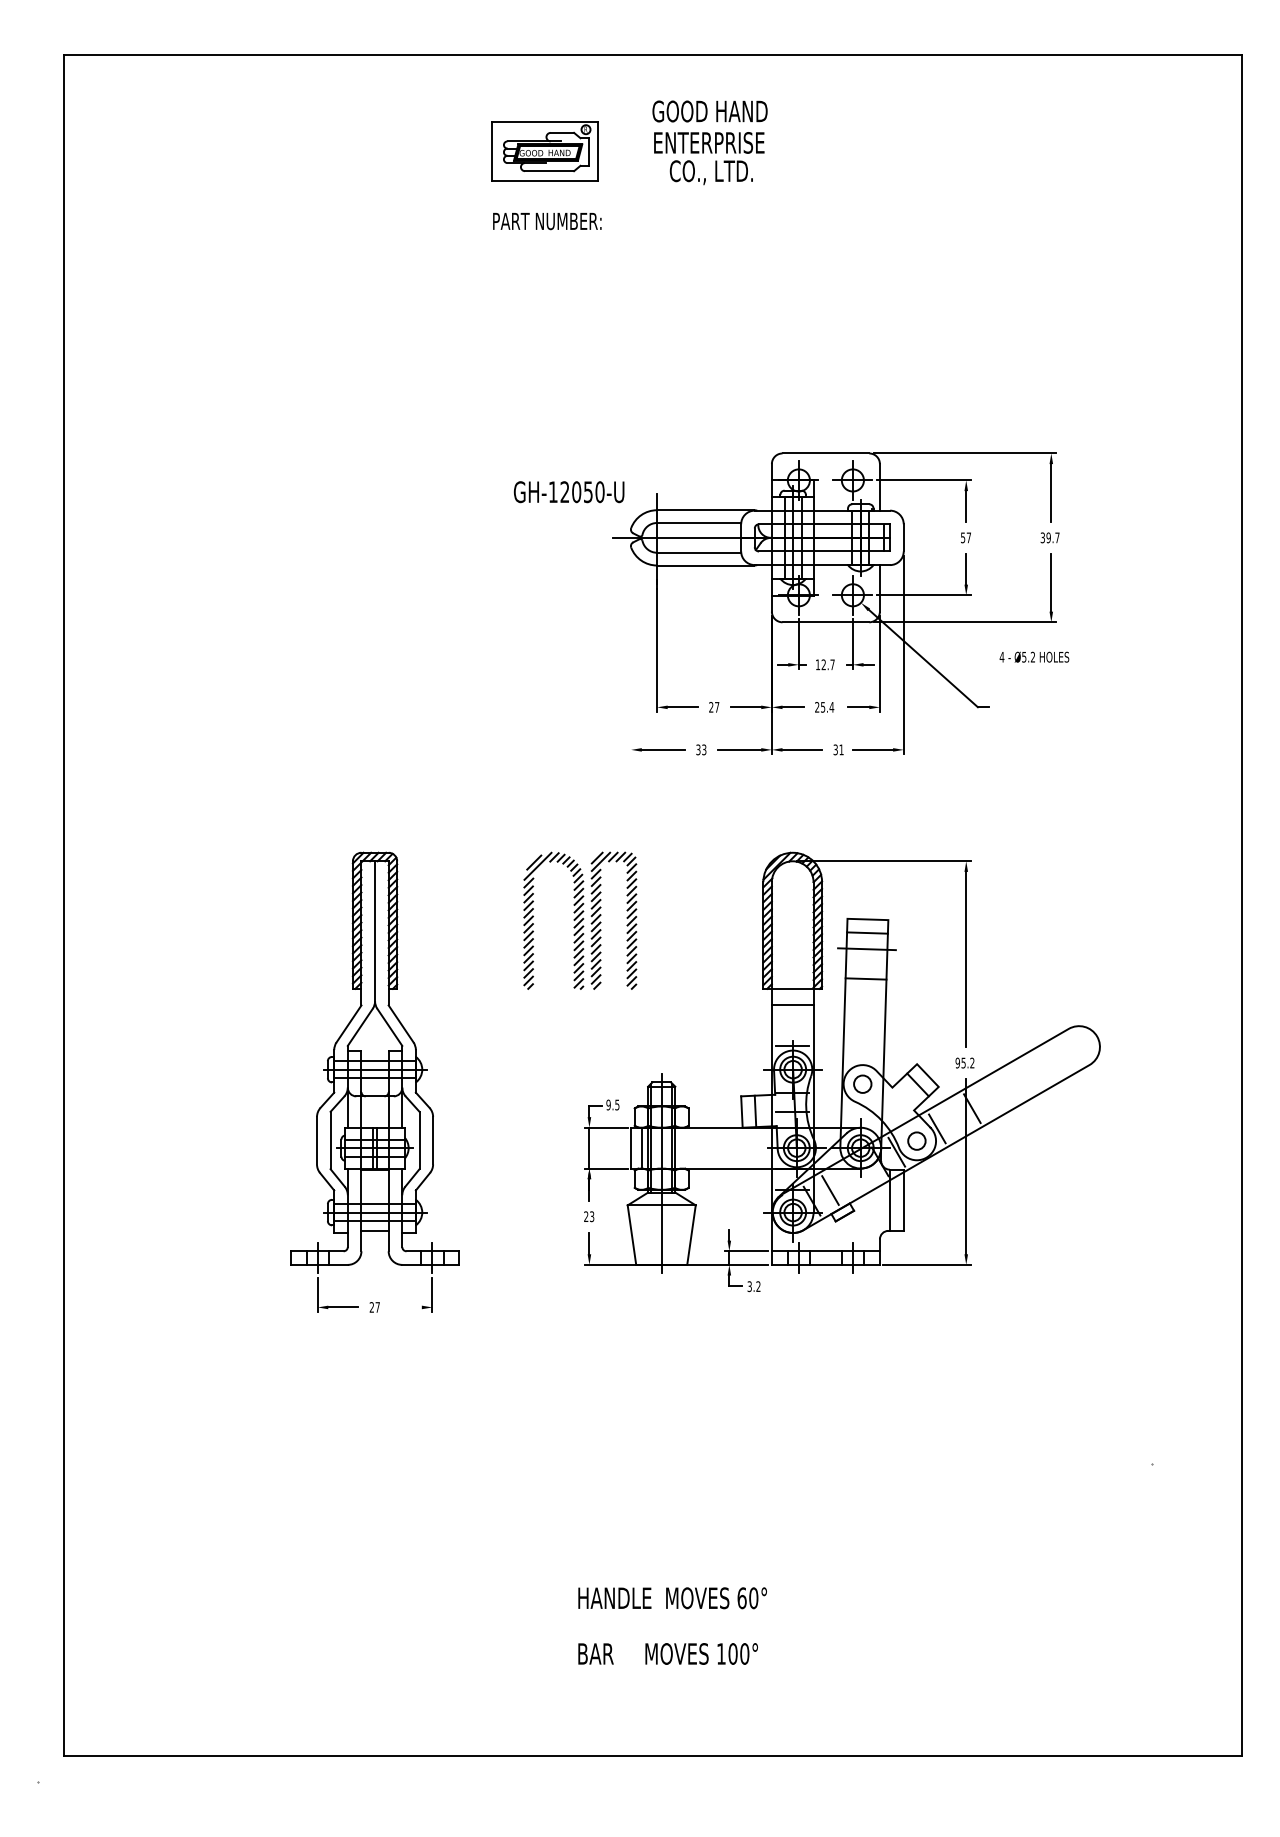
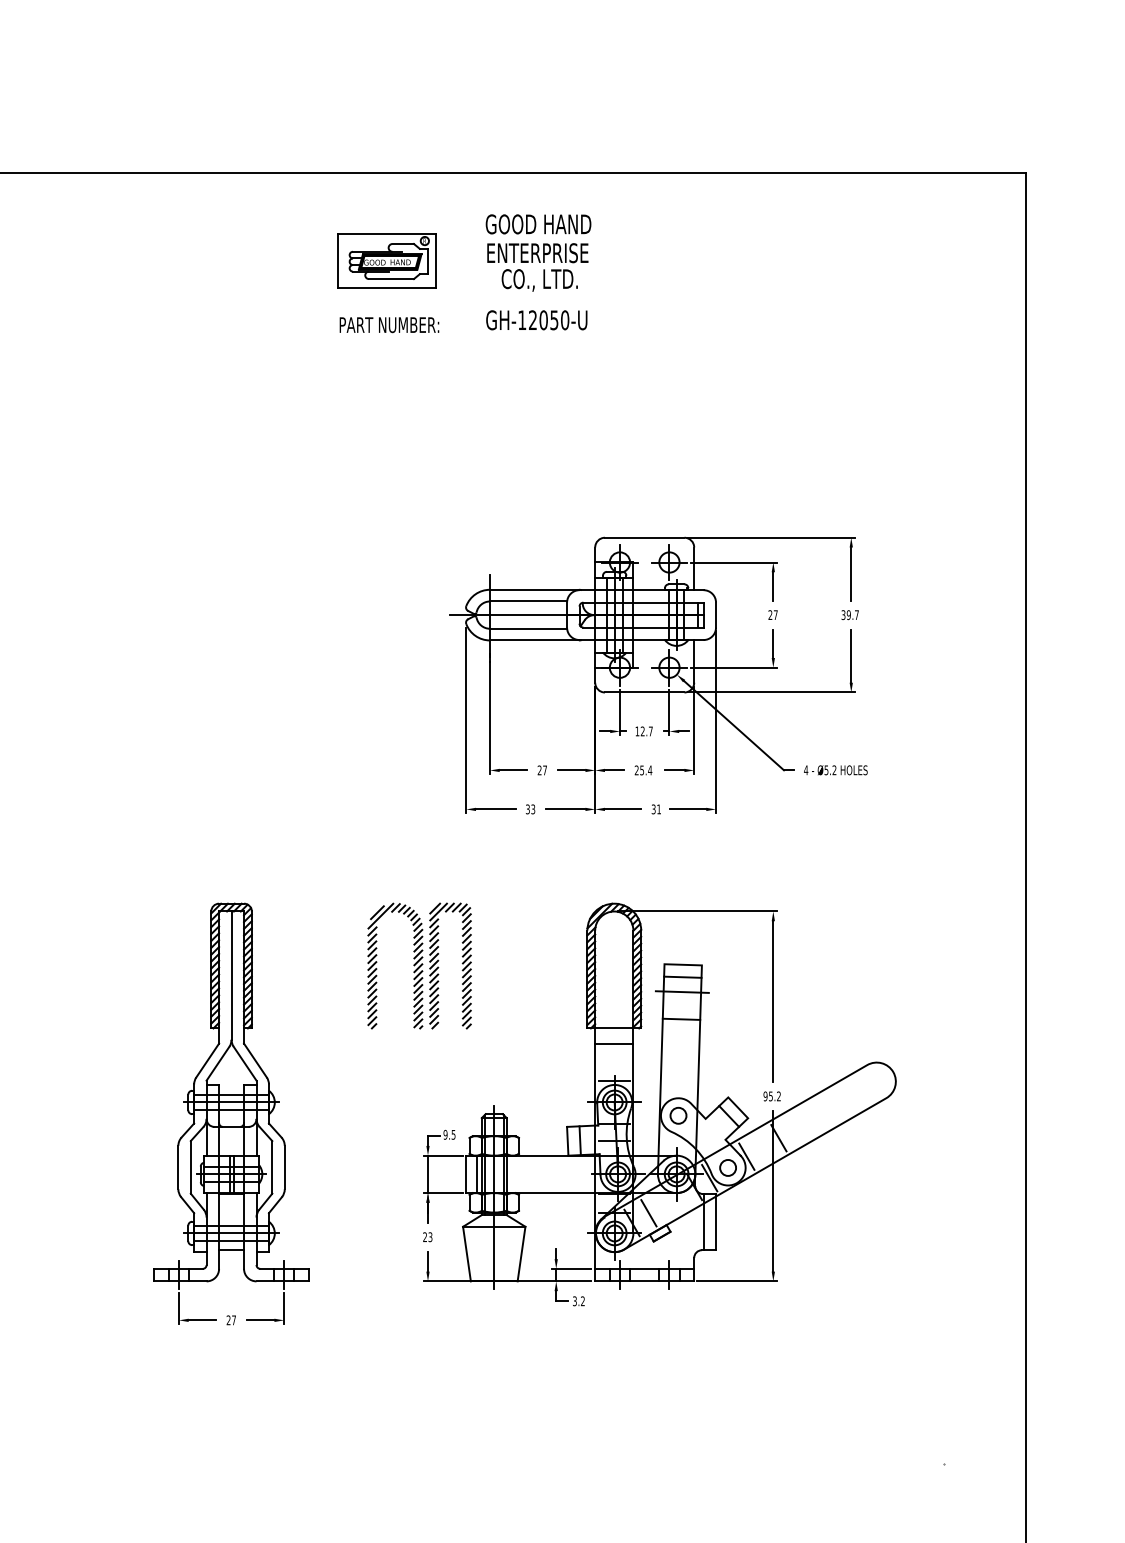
text: (569, 492) -> (537, 320), moved
text: (963, 537) -> (770, 614), 57 -> 27
line: (631, 652) -> (466, 720), added
text: (1034, 656) -> (835, 769), moved
line: (406, 1307) -> (260, 1320), added

